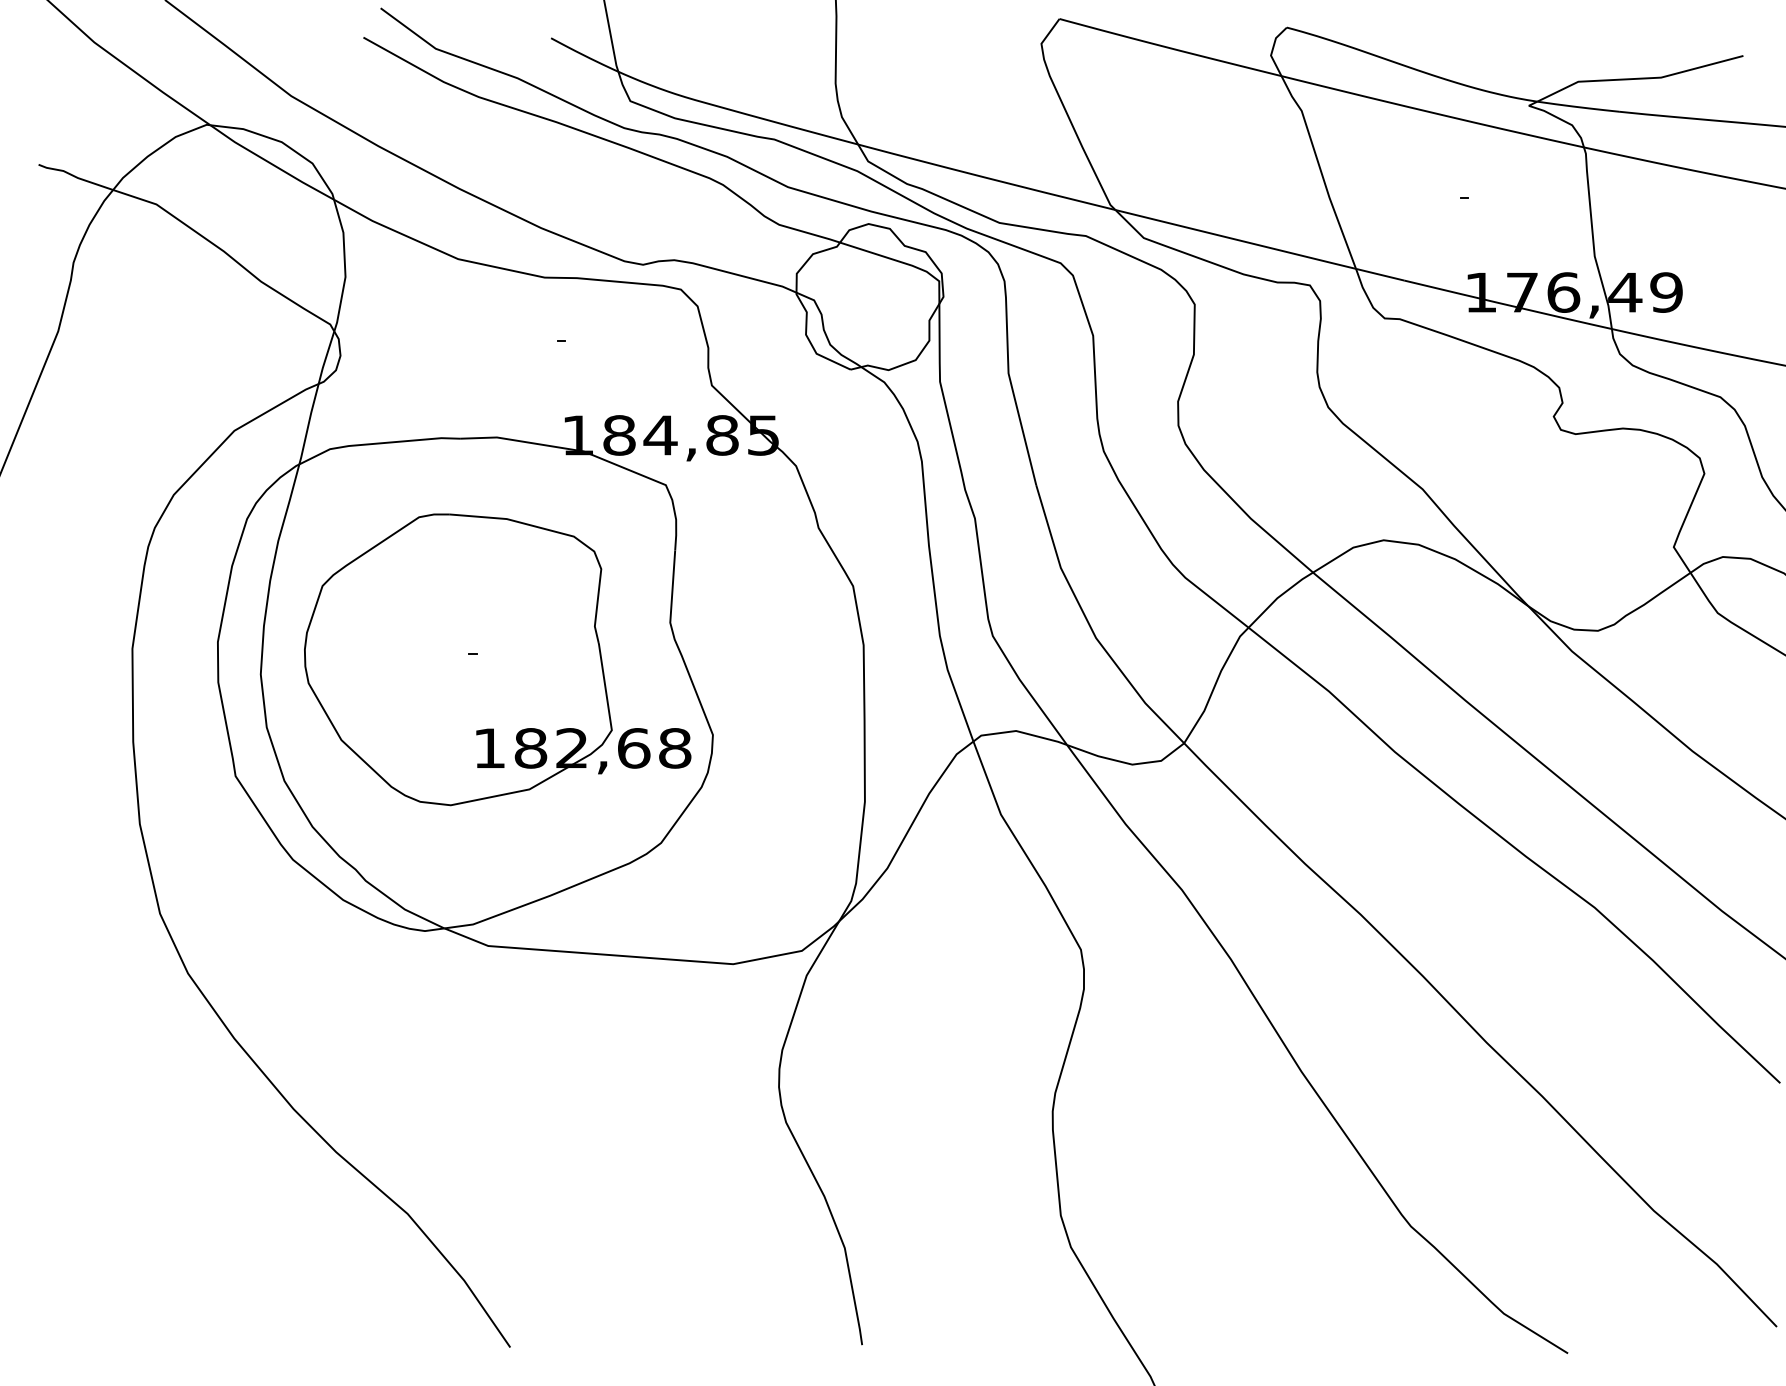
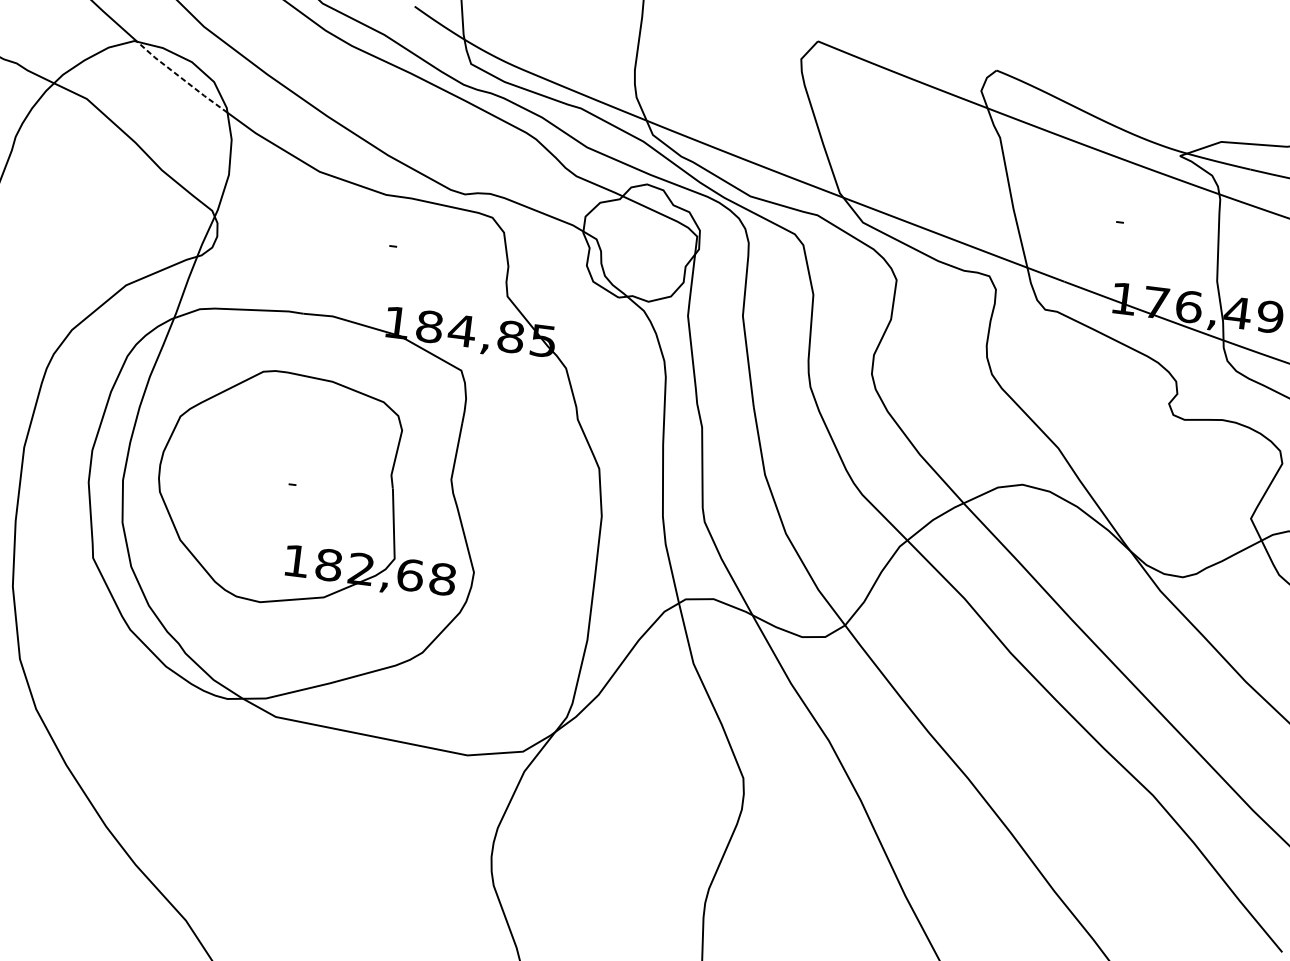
line: (270, 163) -> (180, 77), solid -> dashed

